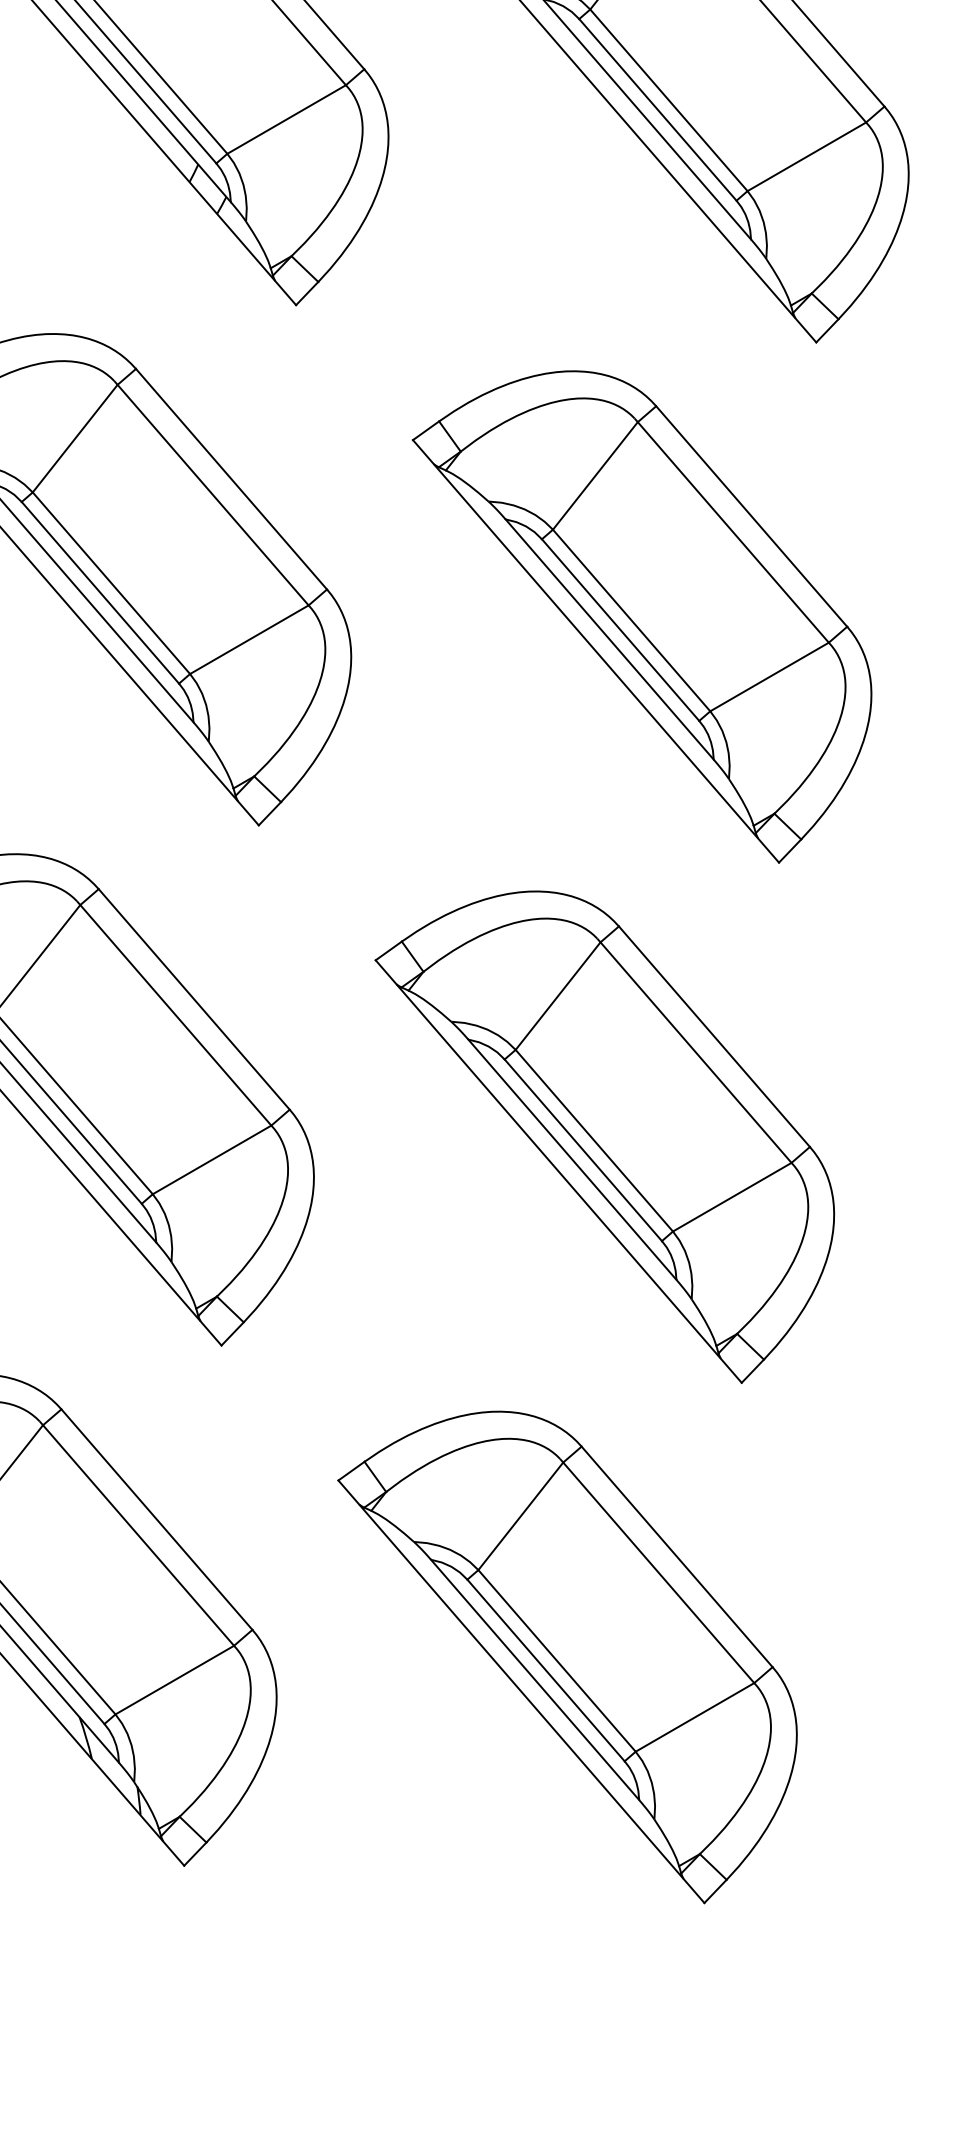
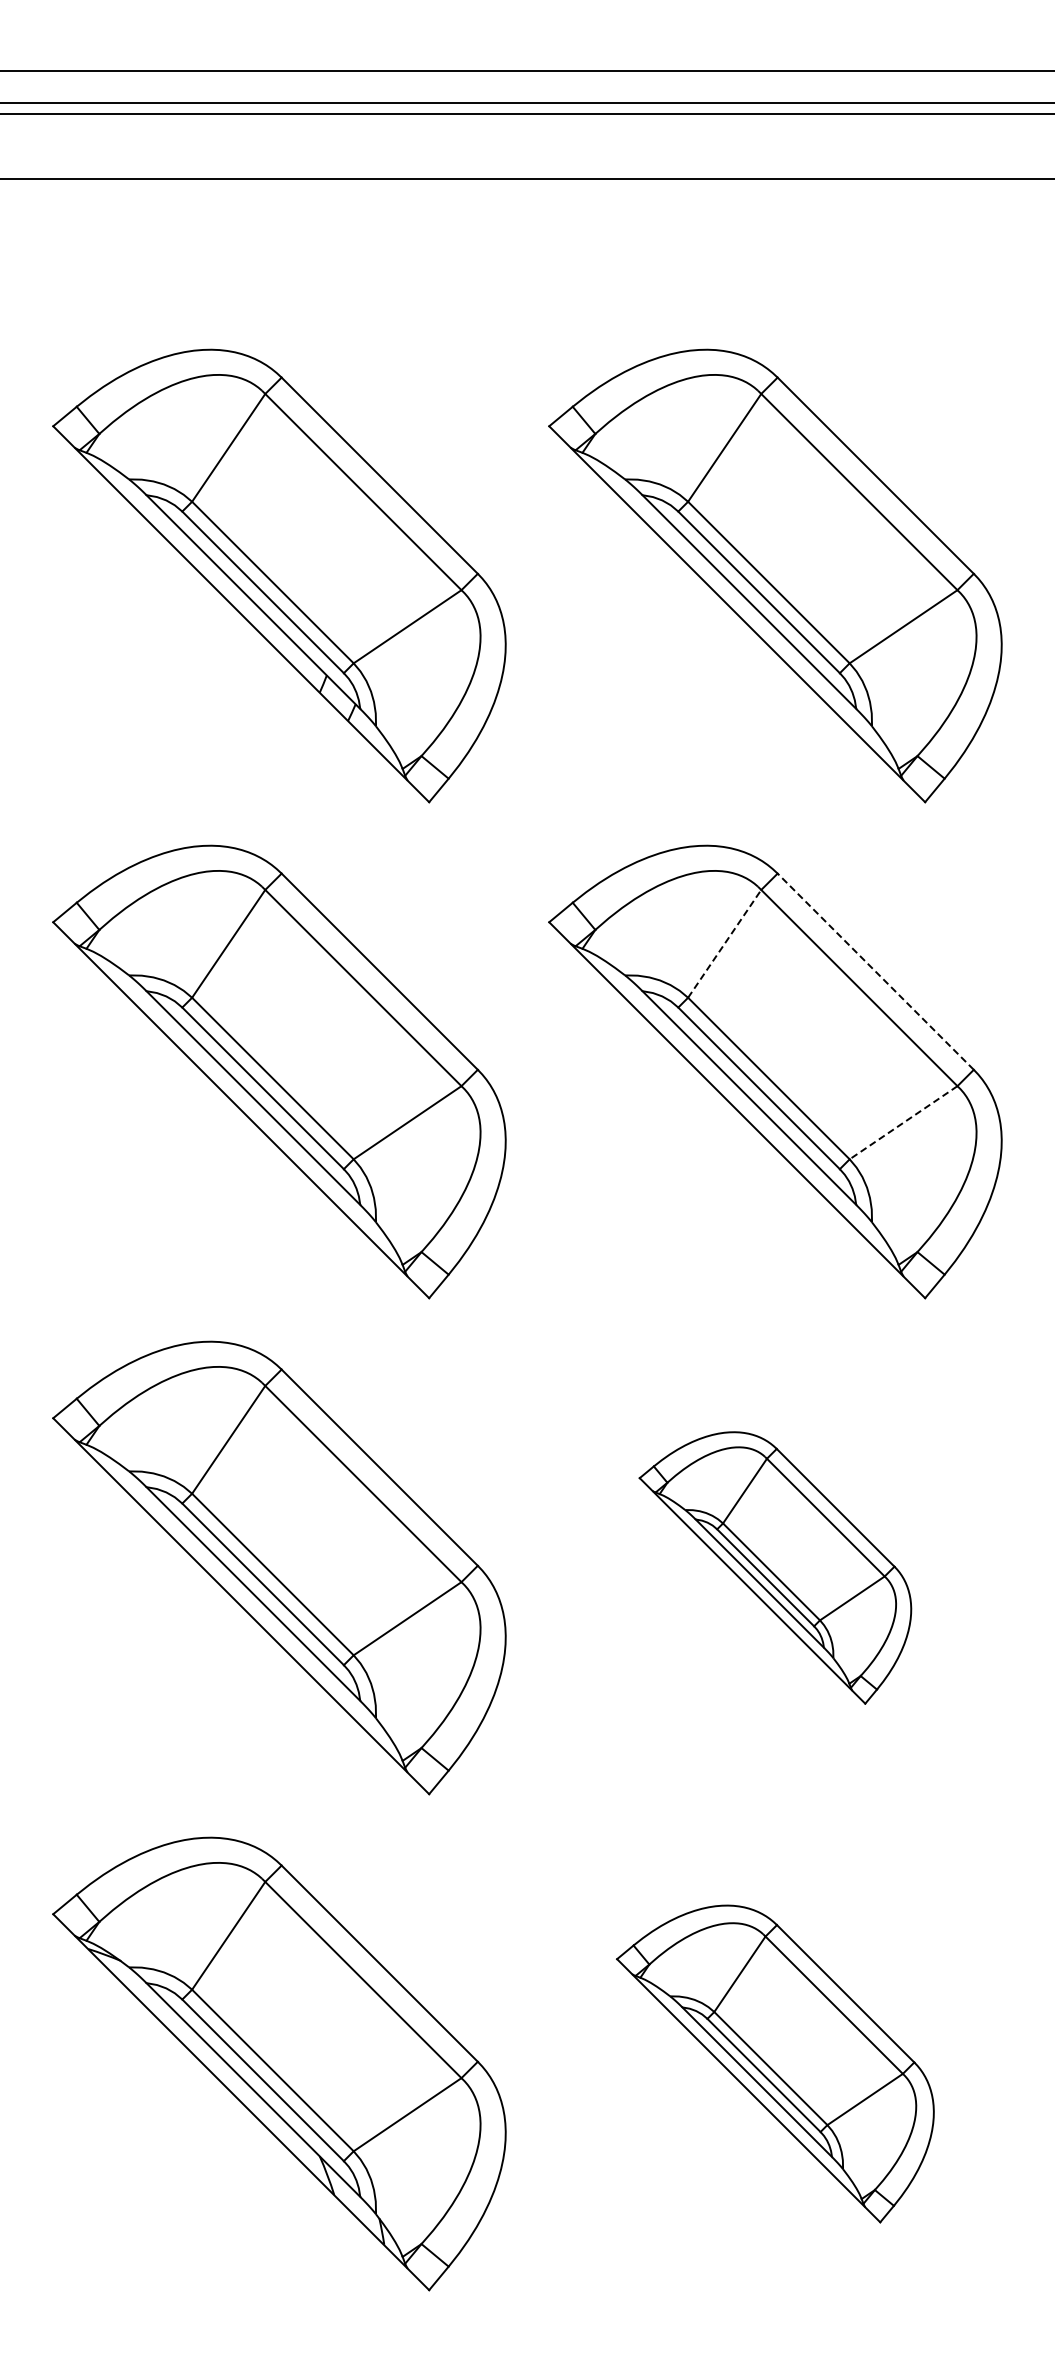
line: (595, 475) -> (724, 943), solid -> dashed
line: (751, 516) -> (875, 971), solid -> dashed
line: (769, 677) -> (903, 1123), solid -> dashed
part: (601, 1133) -> (775, 1567), size x0.6
part: (564, 1654) -> (775, 2063), size x0.7

